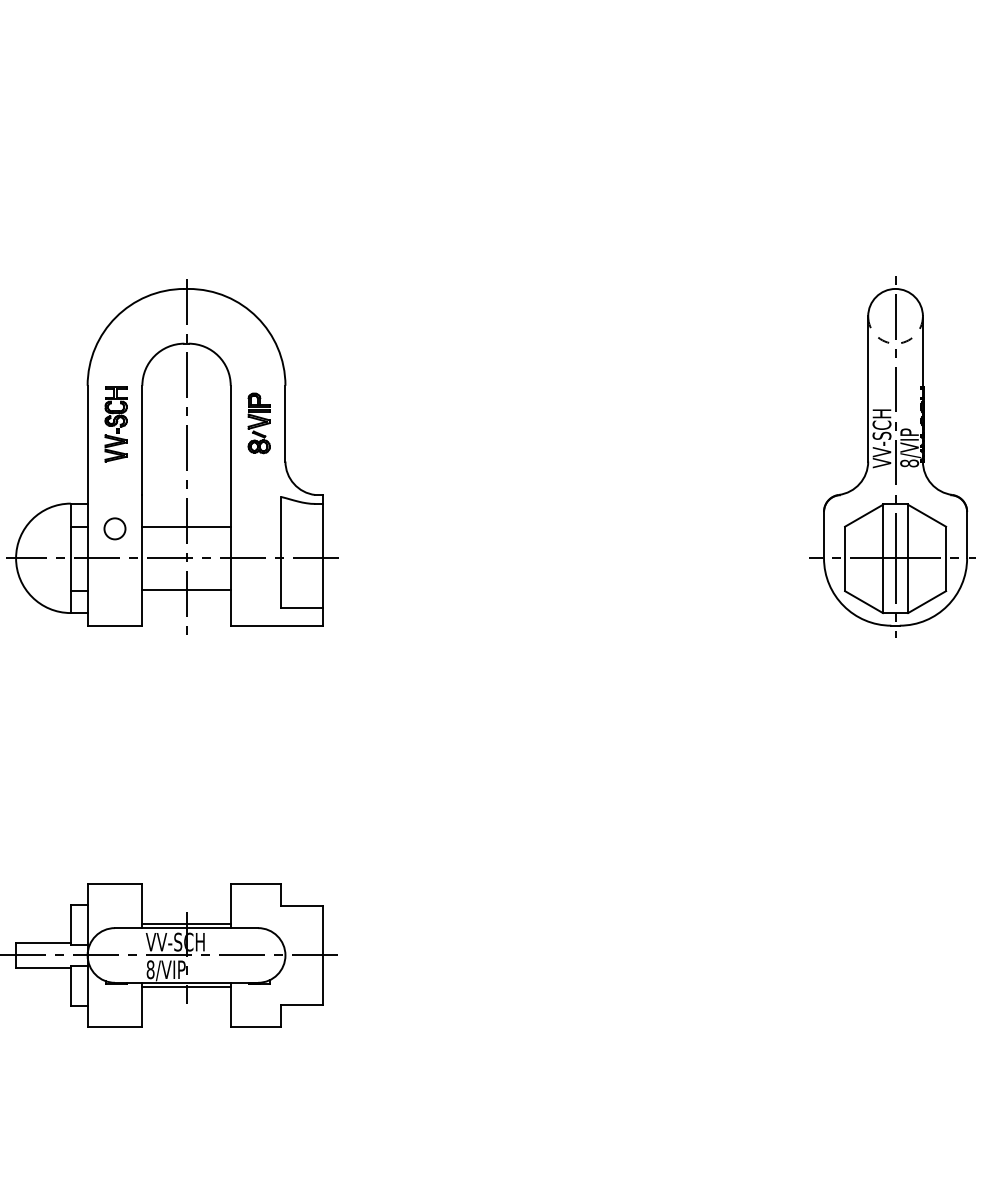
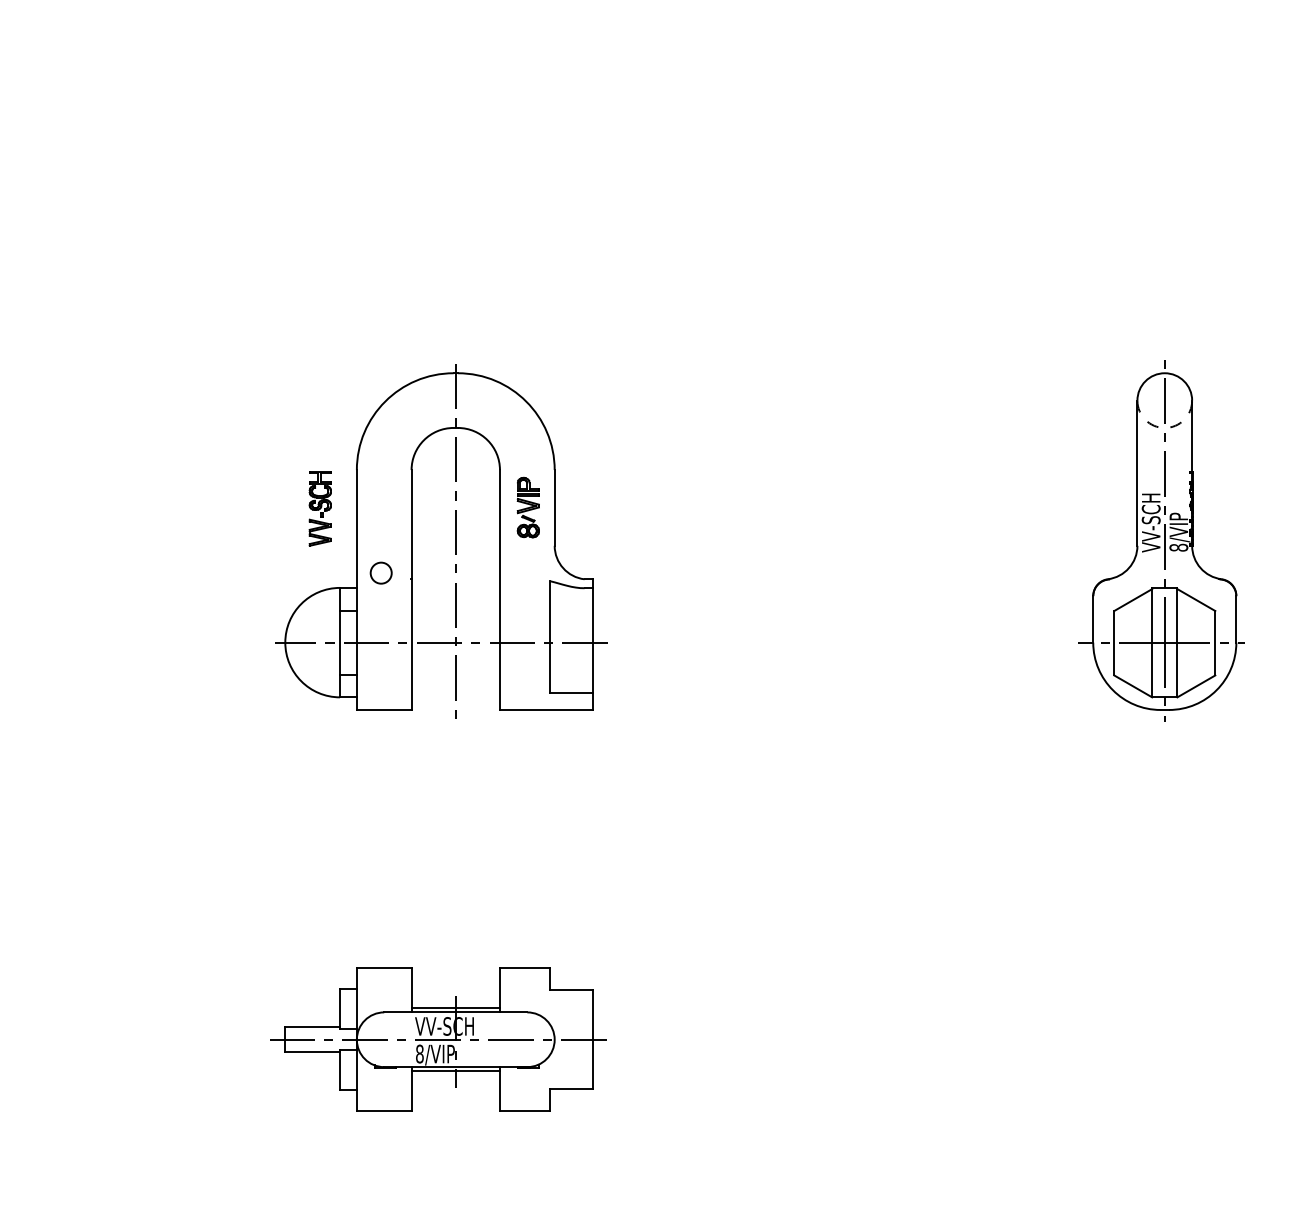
part: (115, 424) -> (319, 508), moved
line: (186, 527) -> (455, 611), removed
circle: (114, 528) -> (380, 572), moved
line: (186, 590) -> (455, 674), removed

